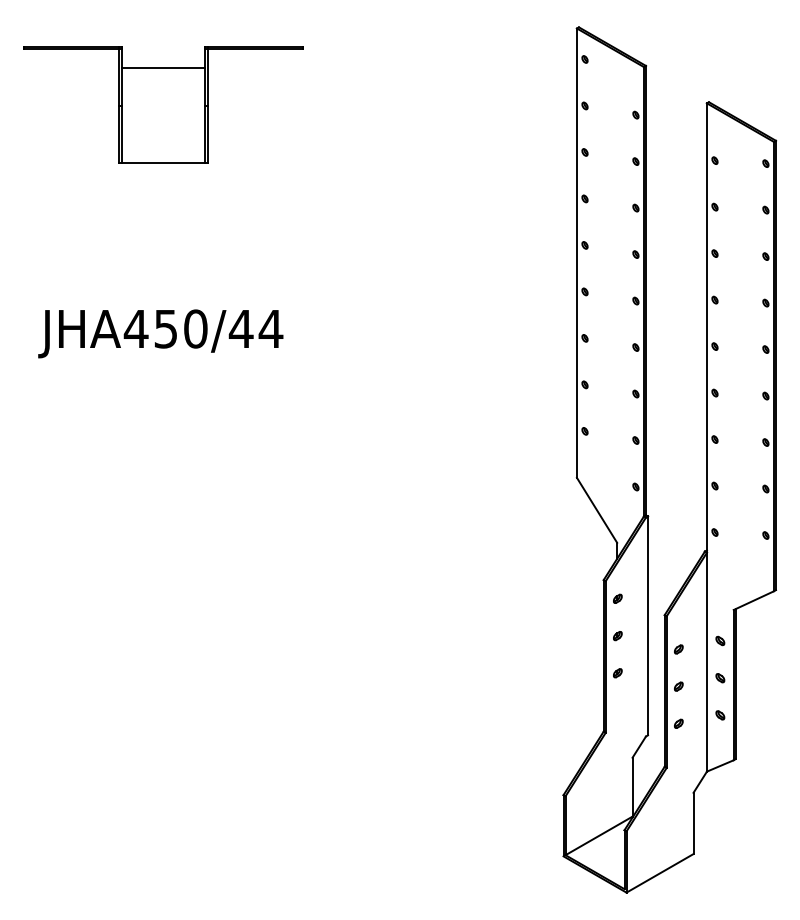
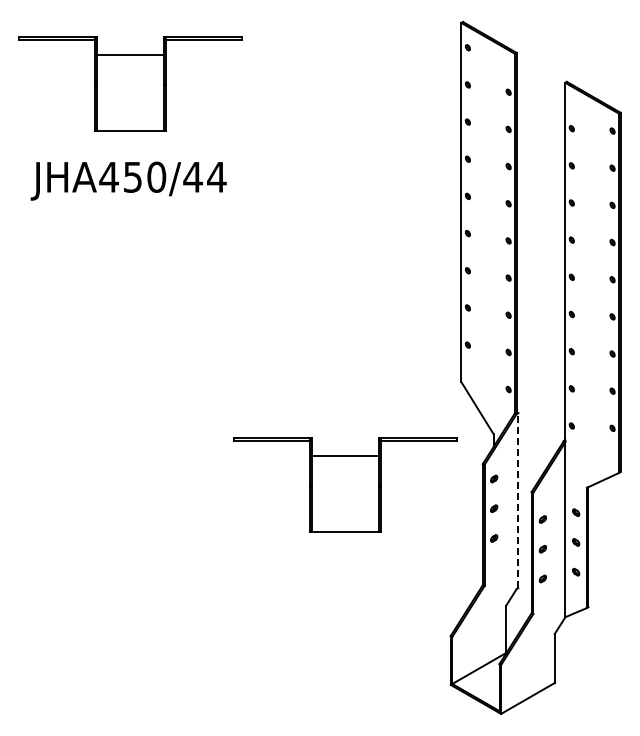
text: (160, 333) -> (128, 180), moved
part: (431, 605) -> (345, 484), added
line: (648, 625) -> (518, 500), solid -> dashed

